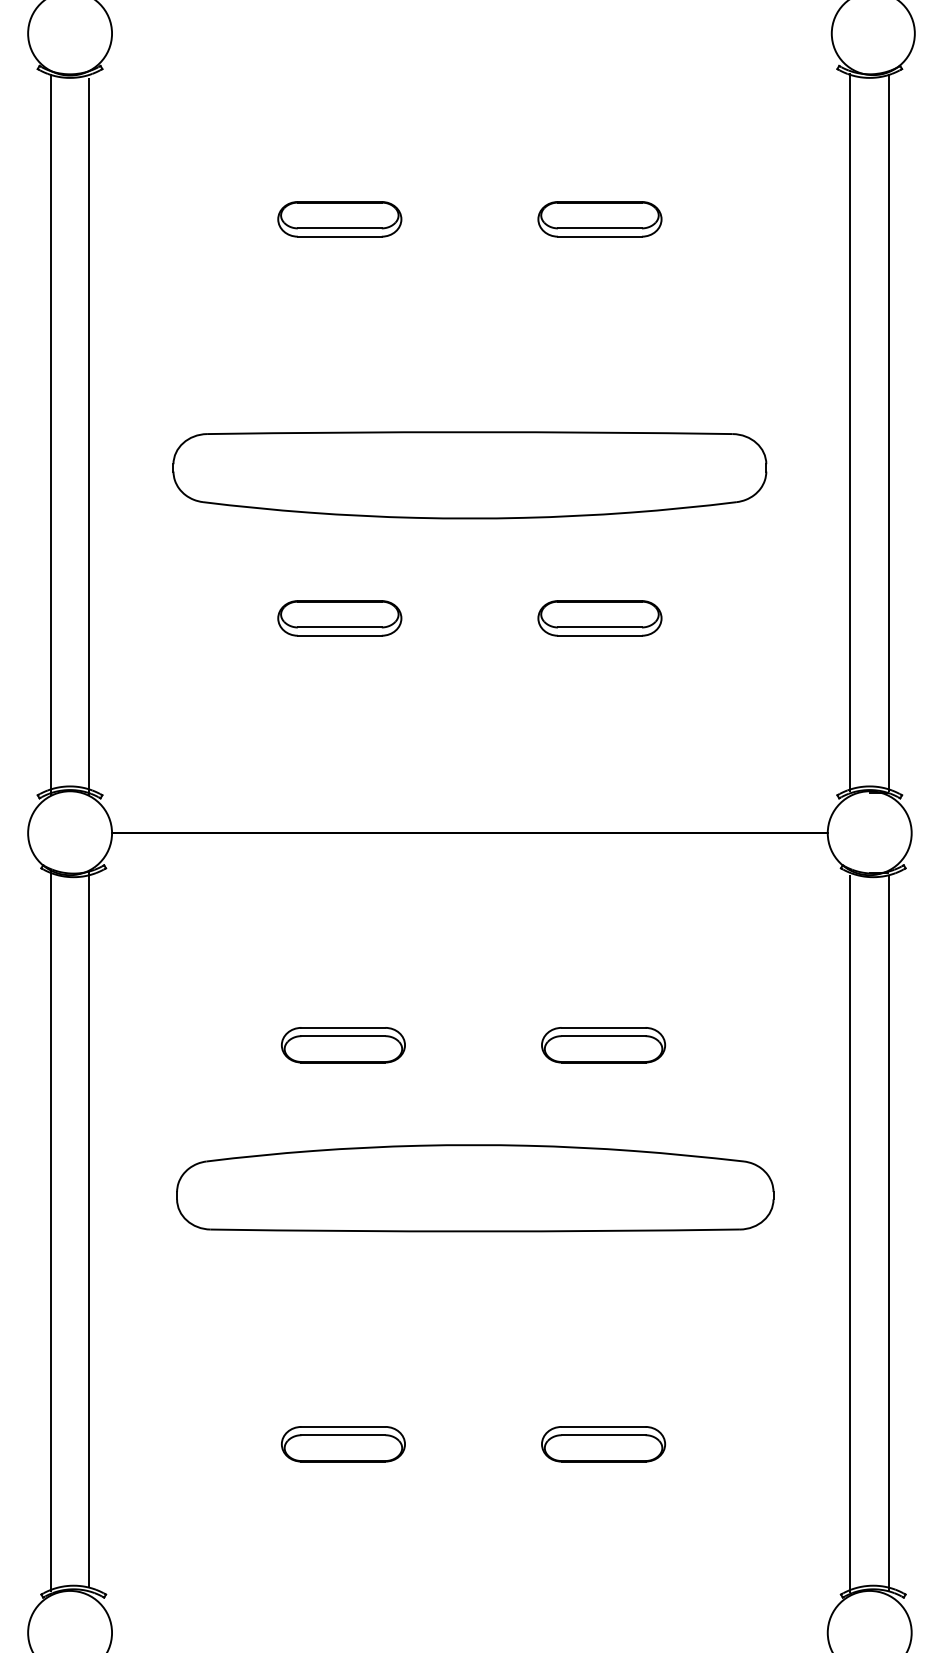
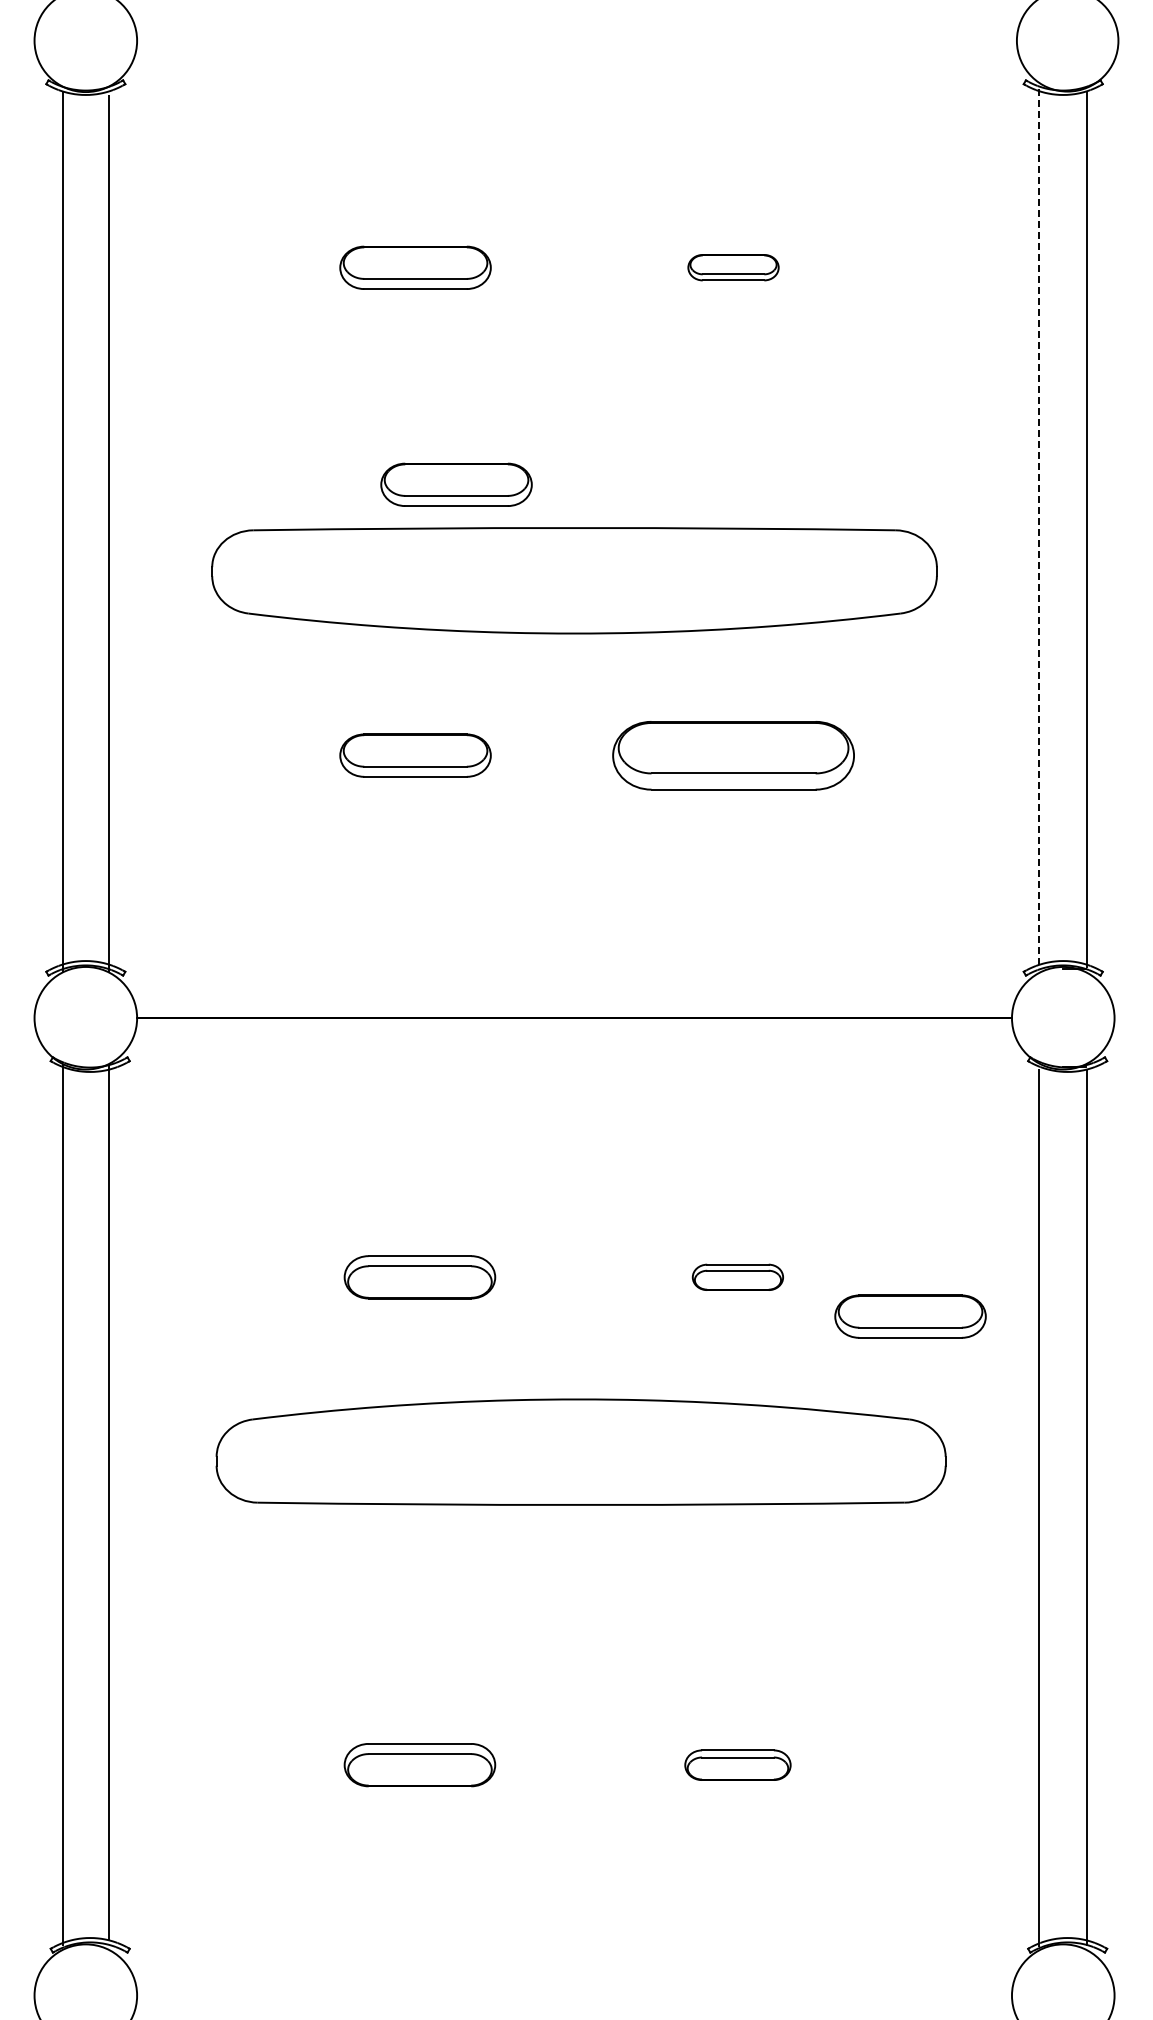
part: (599, 219) -> (733, 267), size x0.6
part: (373, 396) -> (456, 484), added
line: (850, 432) -> (1039, 528), solid -> dashed
part: (599, 618) -> (733, 755), size x1.6
part: (603, 1045) -> (737, 1277), size x0.6
part: (744, 1077) -> (910, 1316), added
part: (603, 1444) -> (737, 1765), size x0.7

